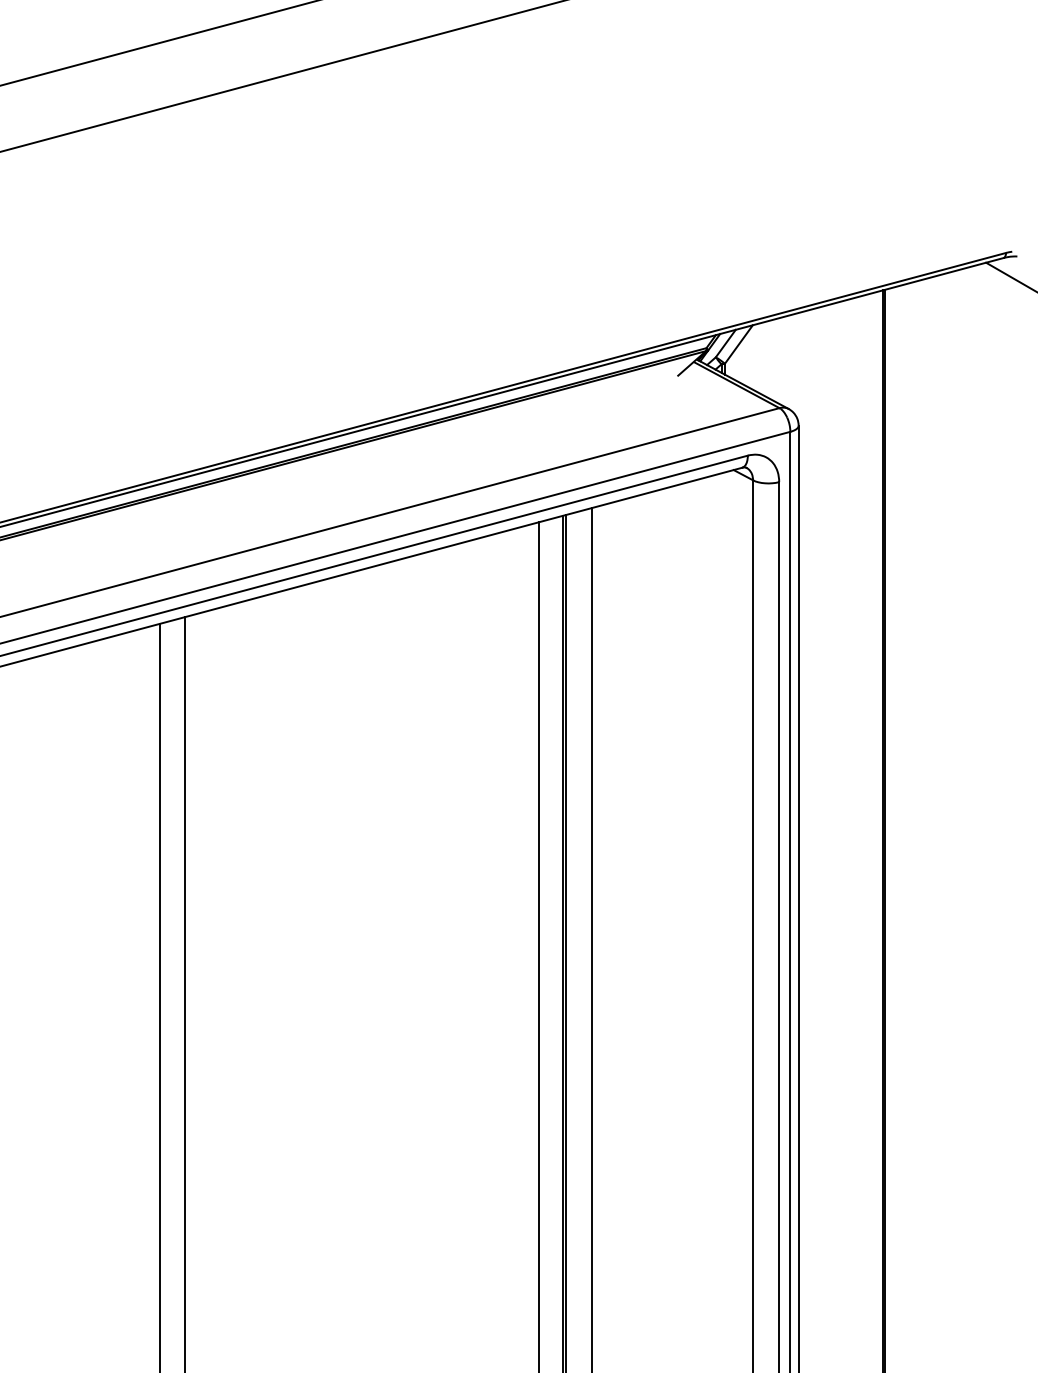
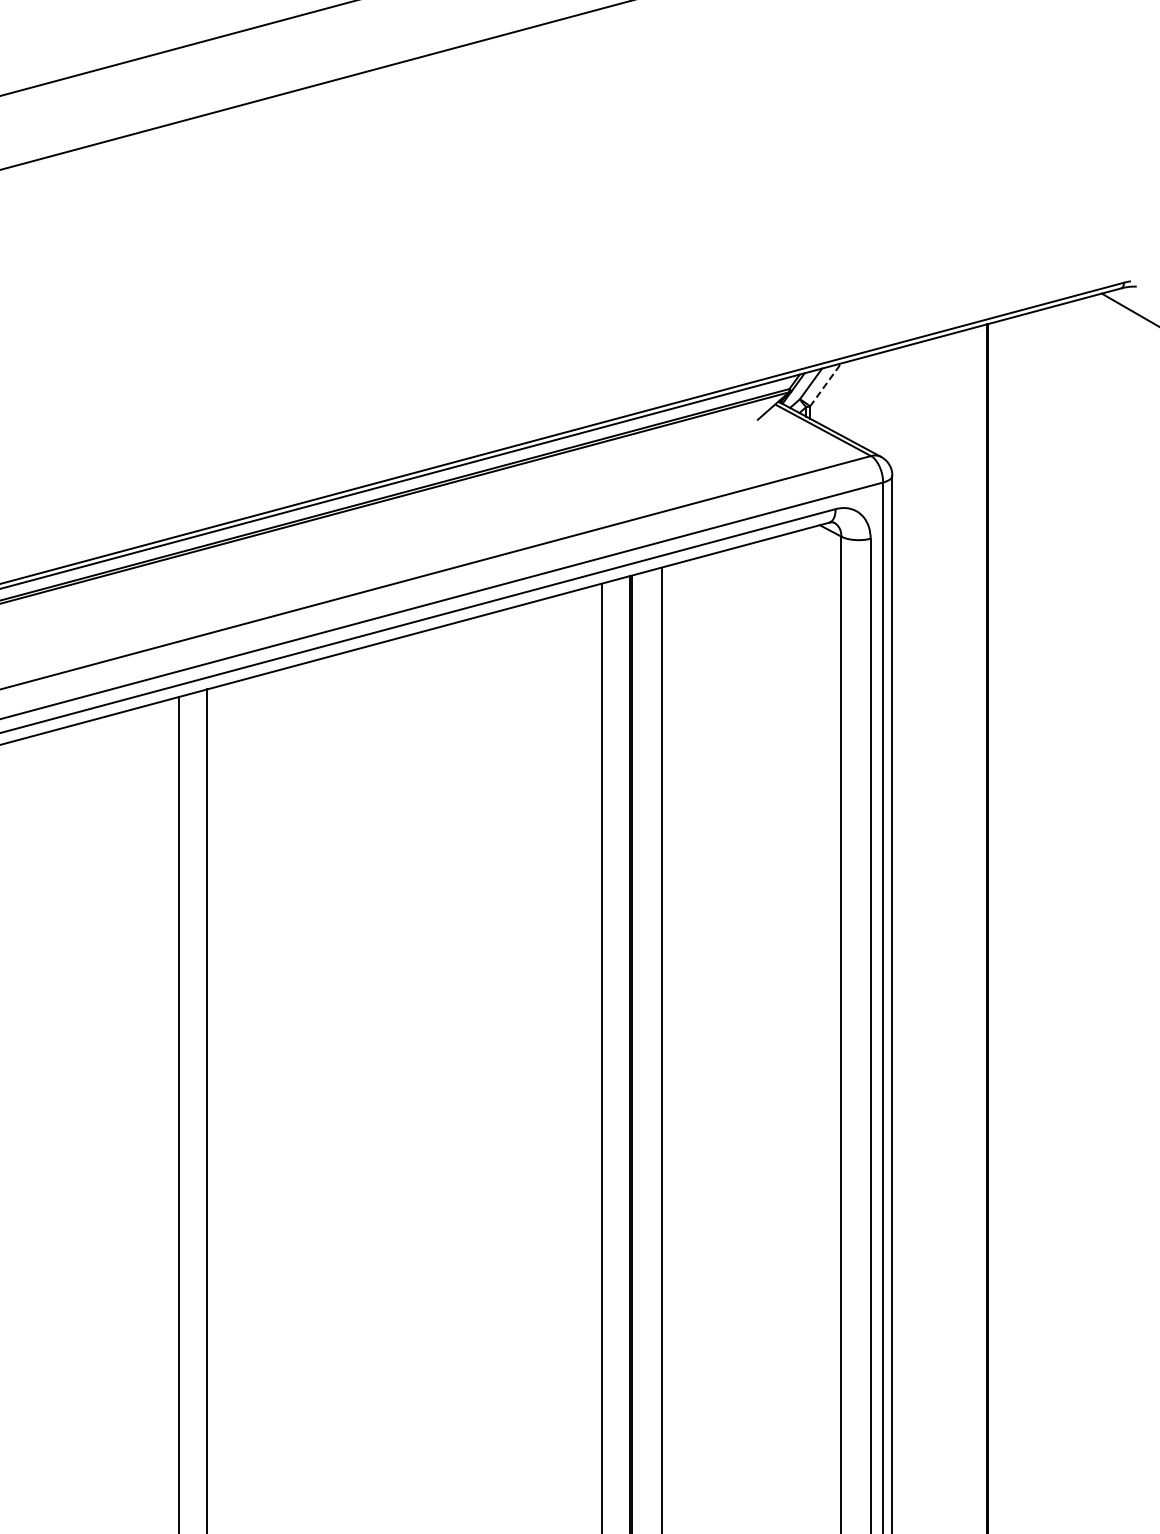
line: (738, 344) -> (825, 384), solid -> dashed

